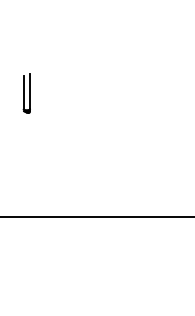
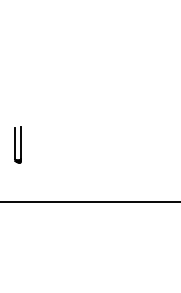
part: (26, 93) -> (17, 144), moved

